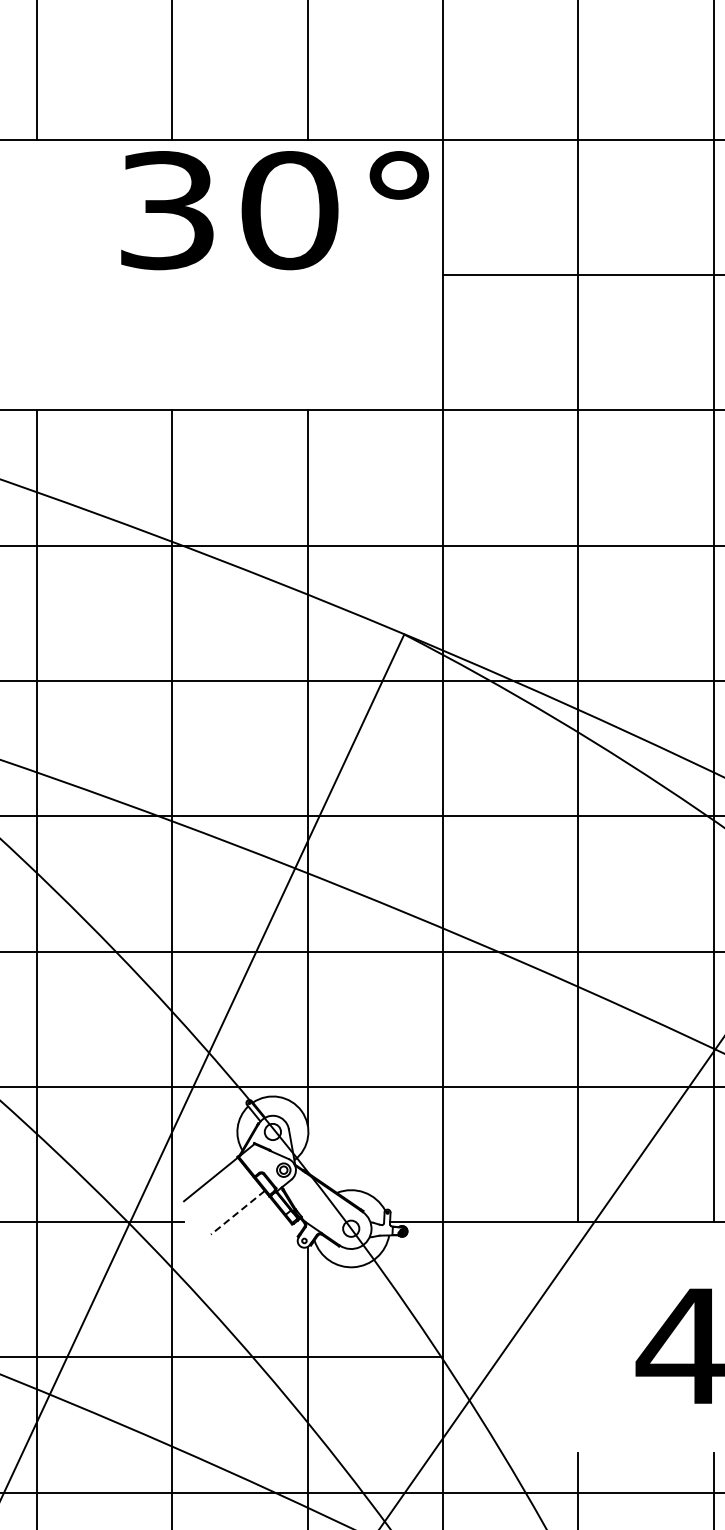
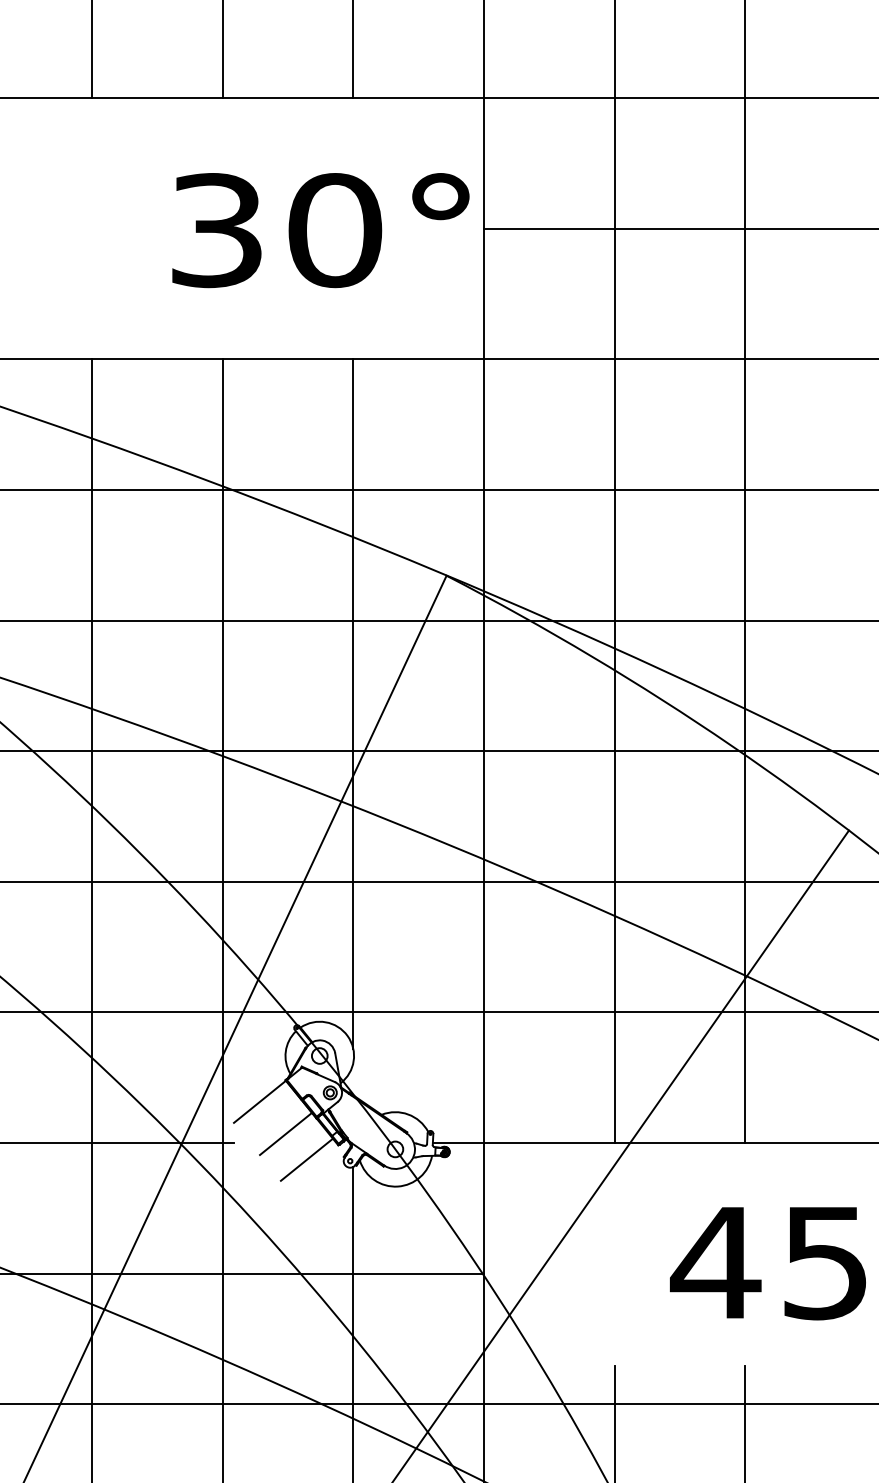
text: (274, 210) -> (320, 230), moved
line: (237, 1213) -> (285, 1134), dashed -> solid
line: (259, 1239) -> (306, 1159), added

